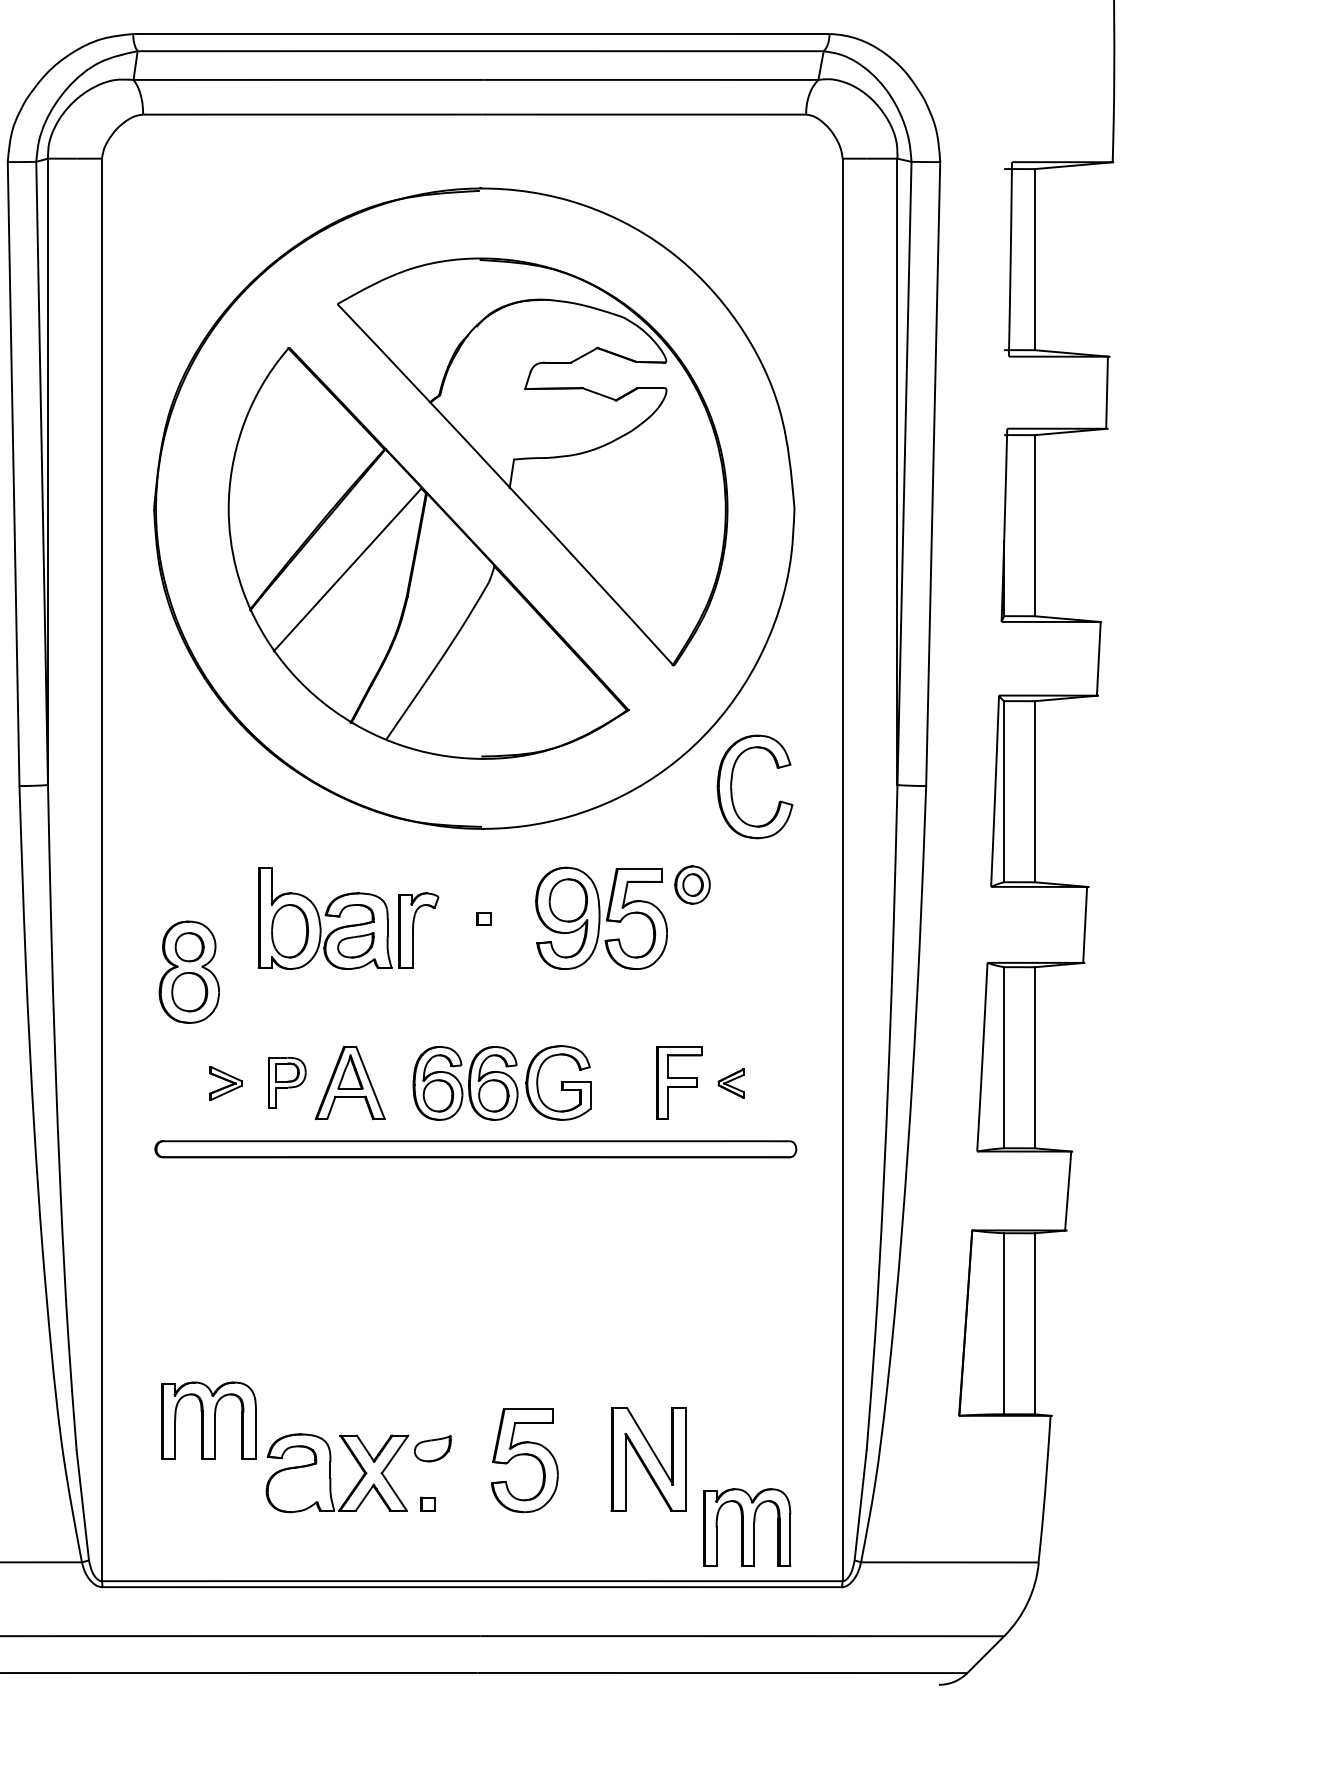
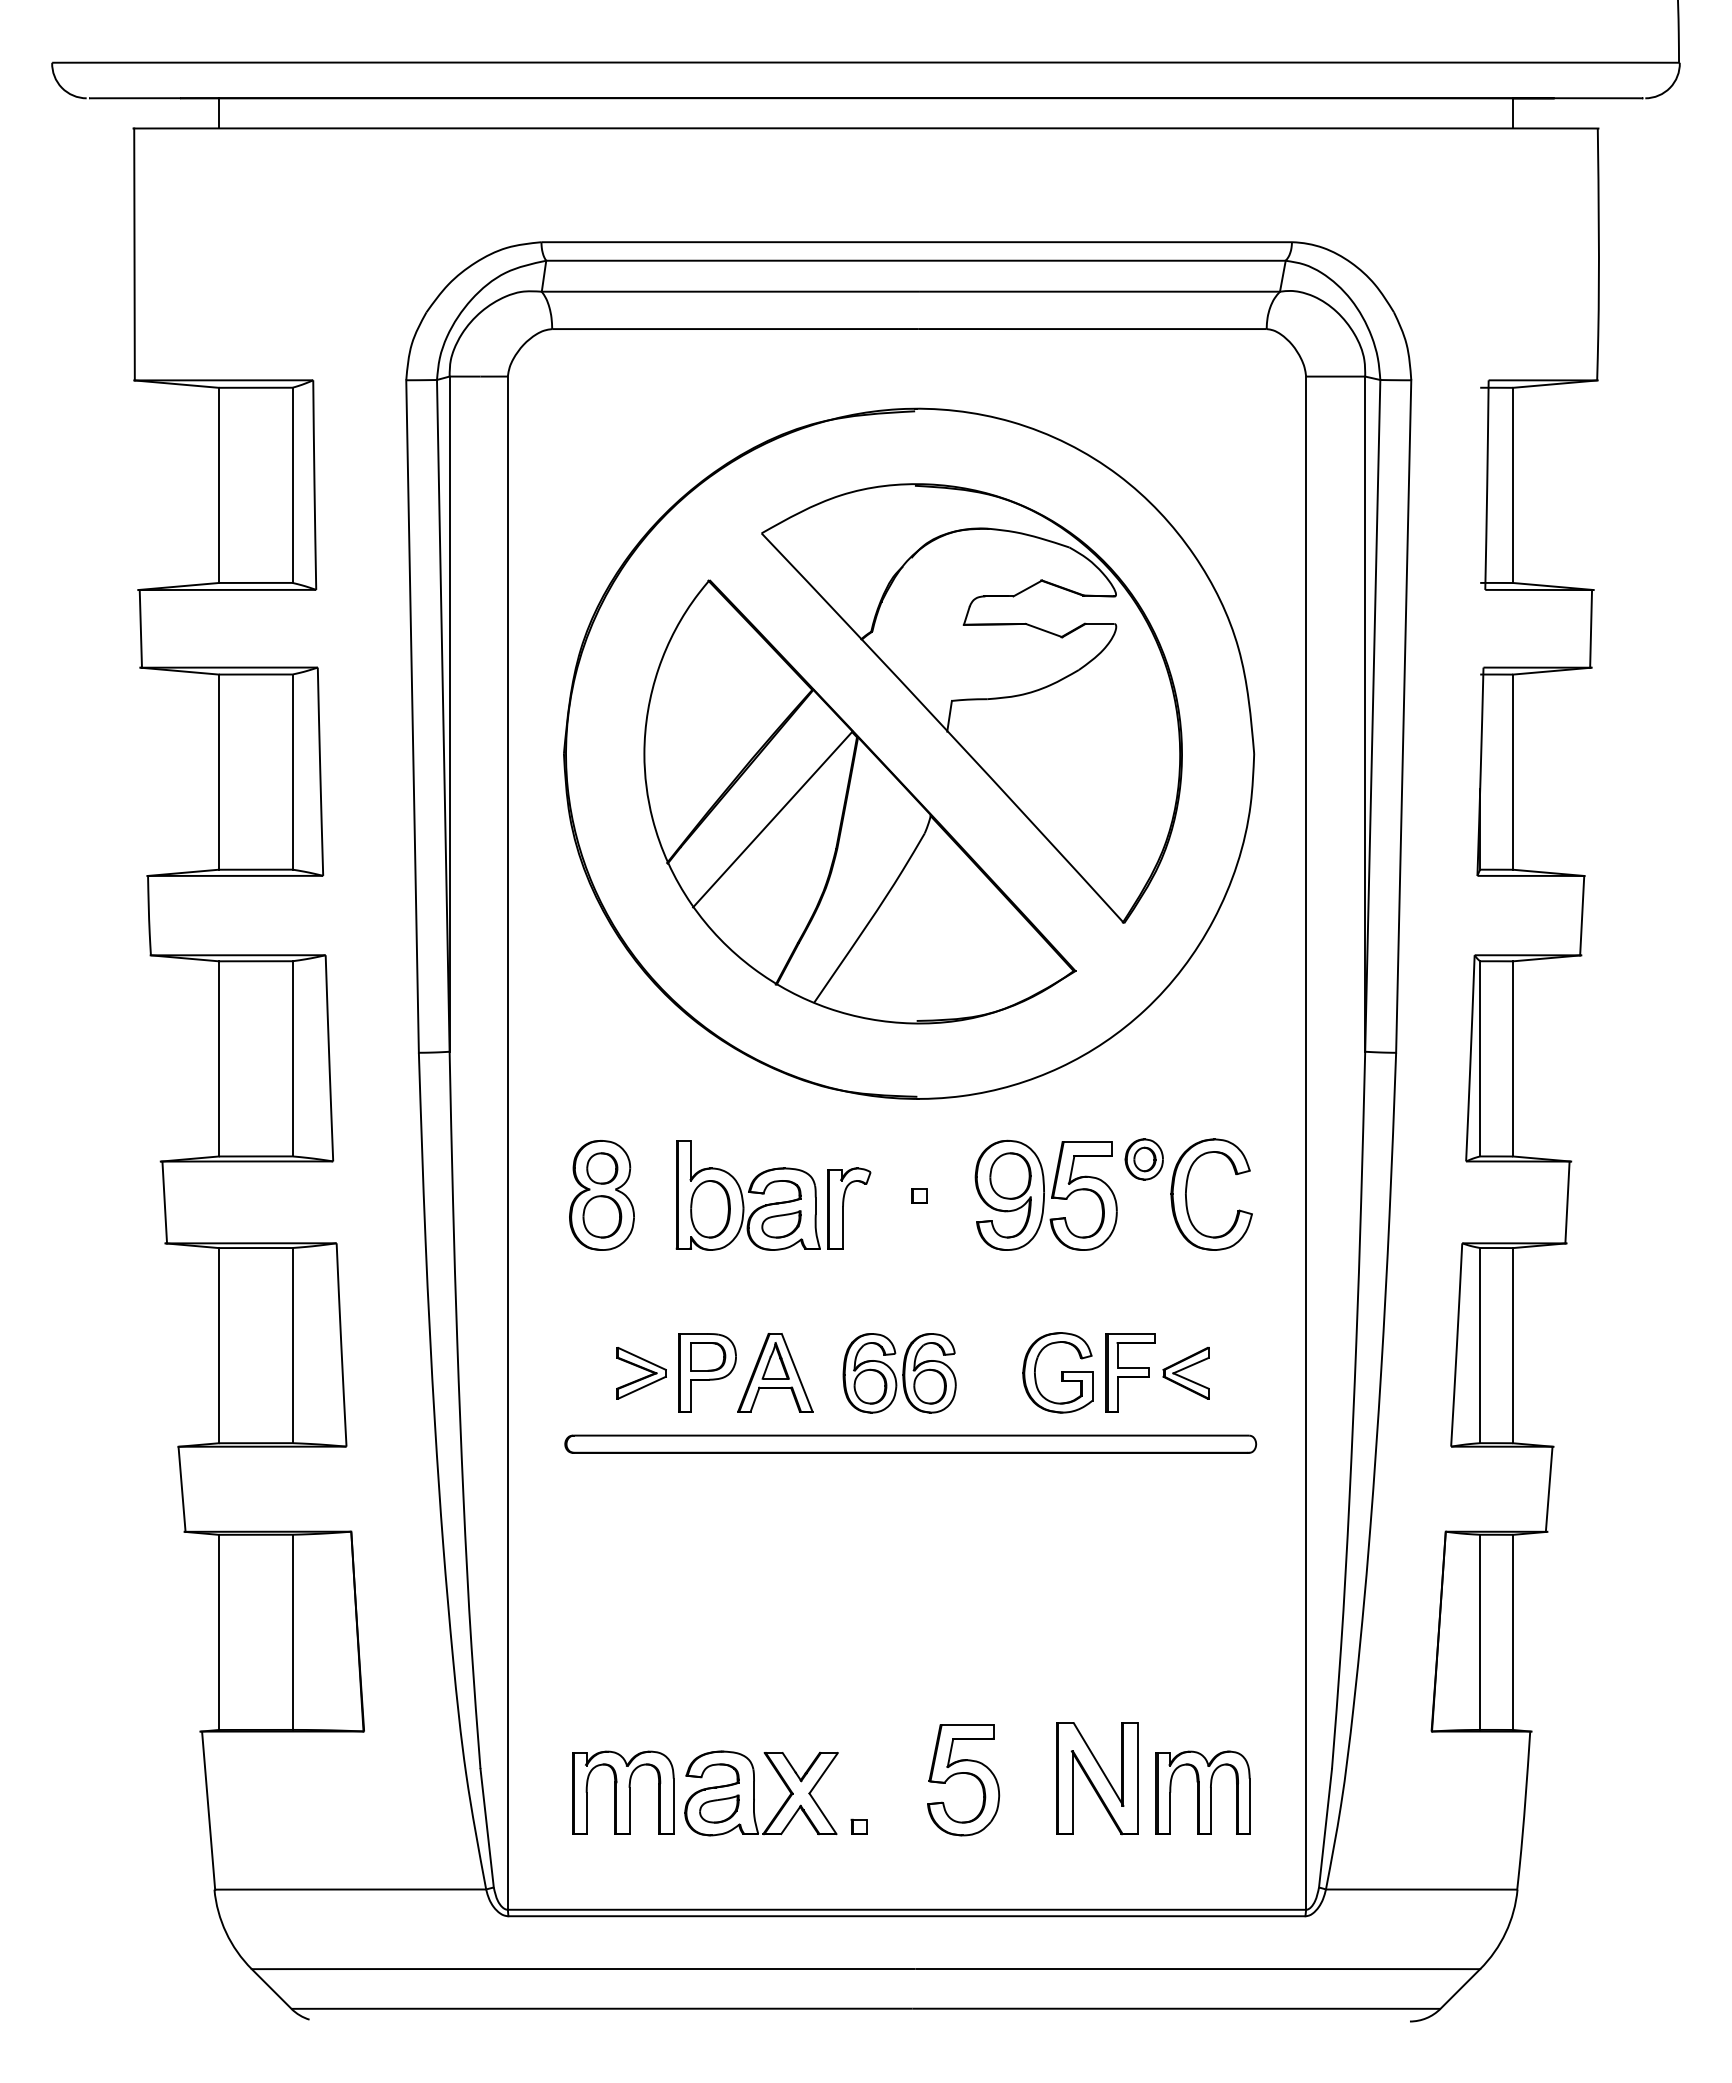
part: (732, 781) -> (1187, 1188), moved
part: (188, 972) -> (601, 1195), moved
part: (287, 1082) -> (707, 1372), size x1.43
part: (558, 1082) -> (1057, 1372), moved
part: (226, 1083) -> (641, 1373), size x1.43
part: (730, 1083) -> (1185, 1373), size x1.67
part: (209, 1420) -> (623, 1792), moved
part: (432, 1448) -> (719, 1808), moved
part: (746, 1527) -> (1202, 1792), moved

